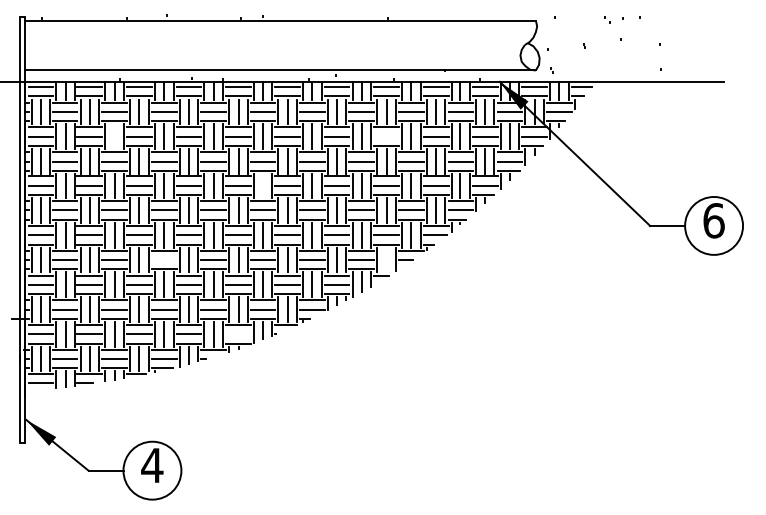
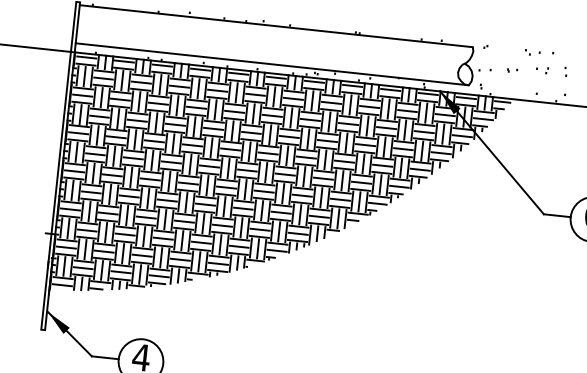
line: (114, 136) -> (139, 101), added
line: (386, 136) -> (348, 123), added
line: (263, 185) -> (249, 151), added
line: (386, 259) -> (338, 218), added
line: (163, 260) -> (166, 200), added
line: (238, 334) -> (218, 263), added

